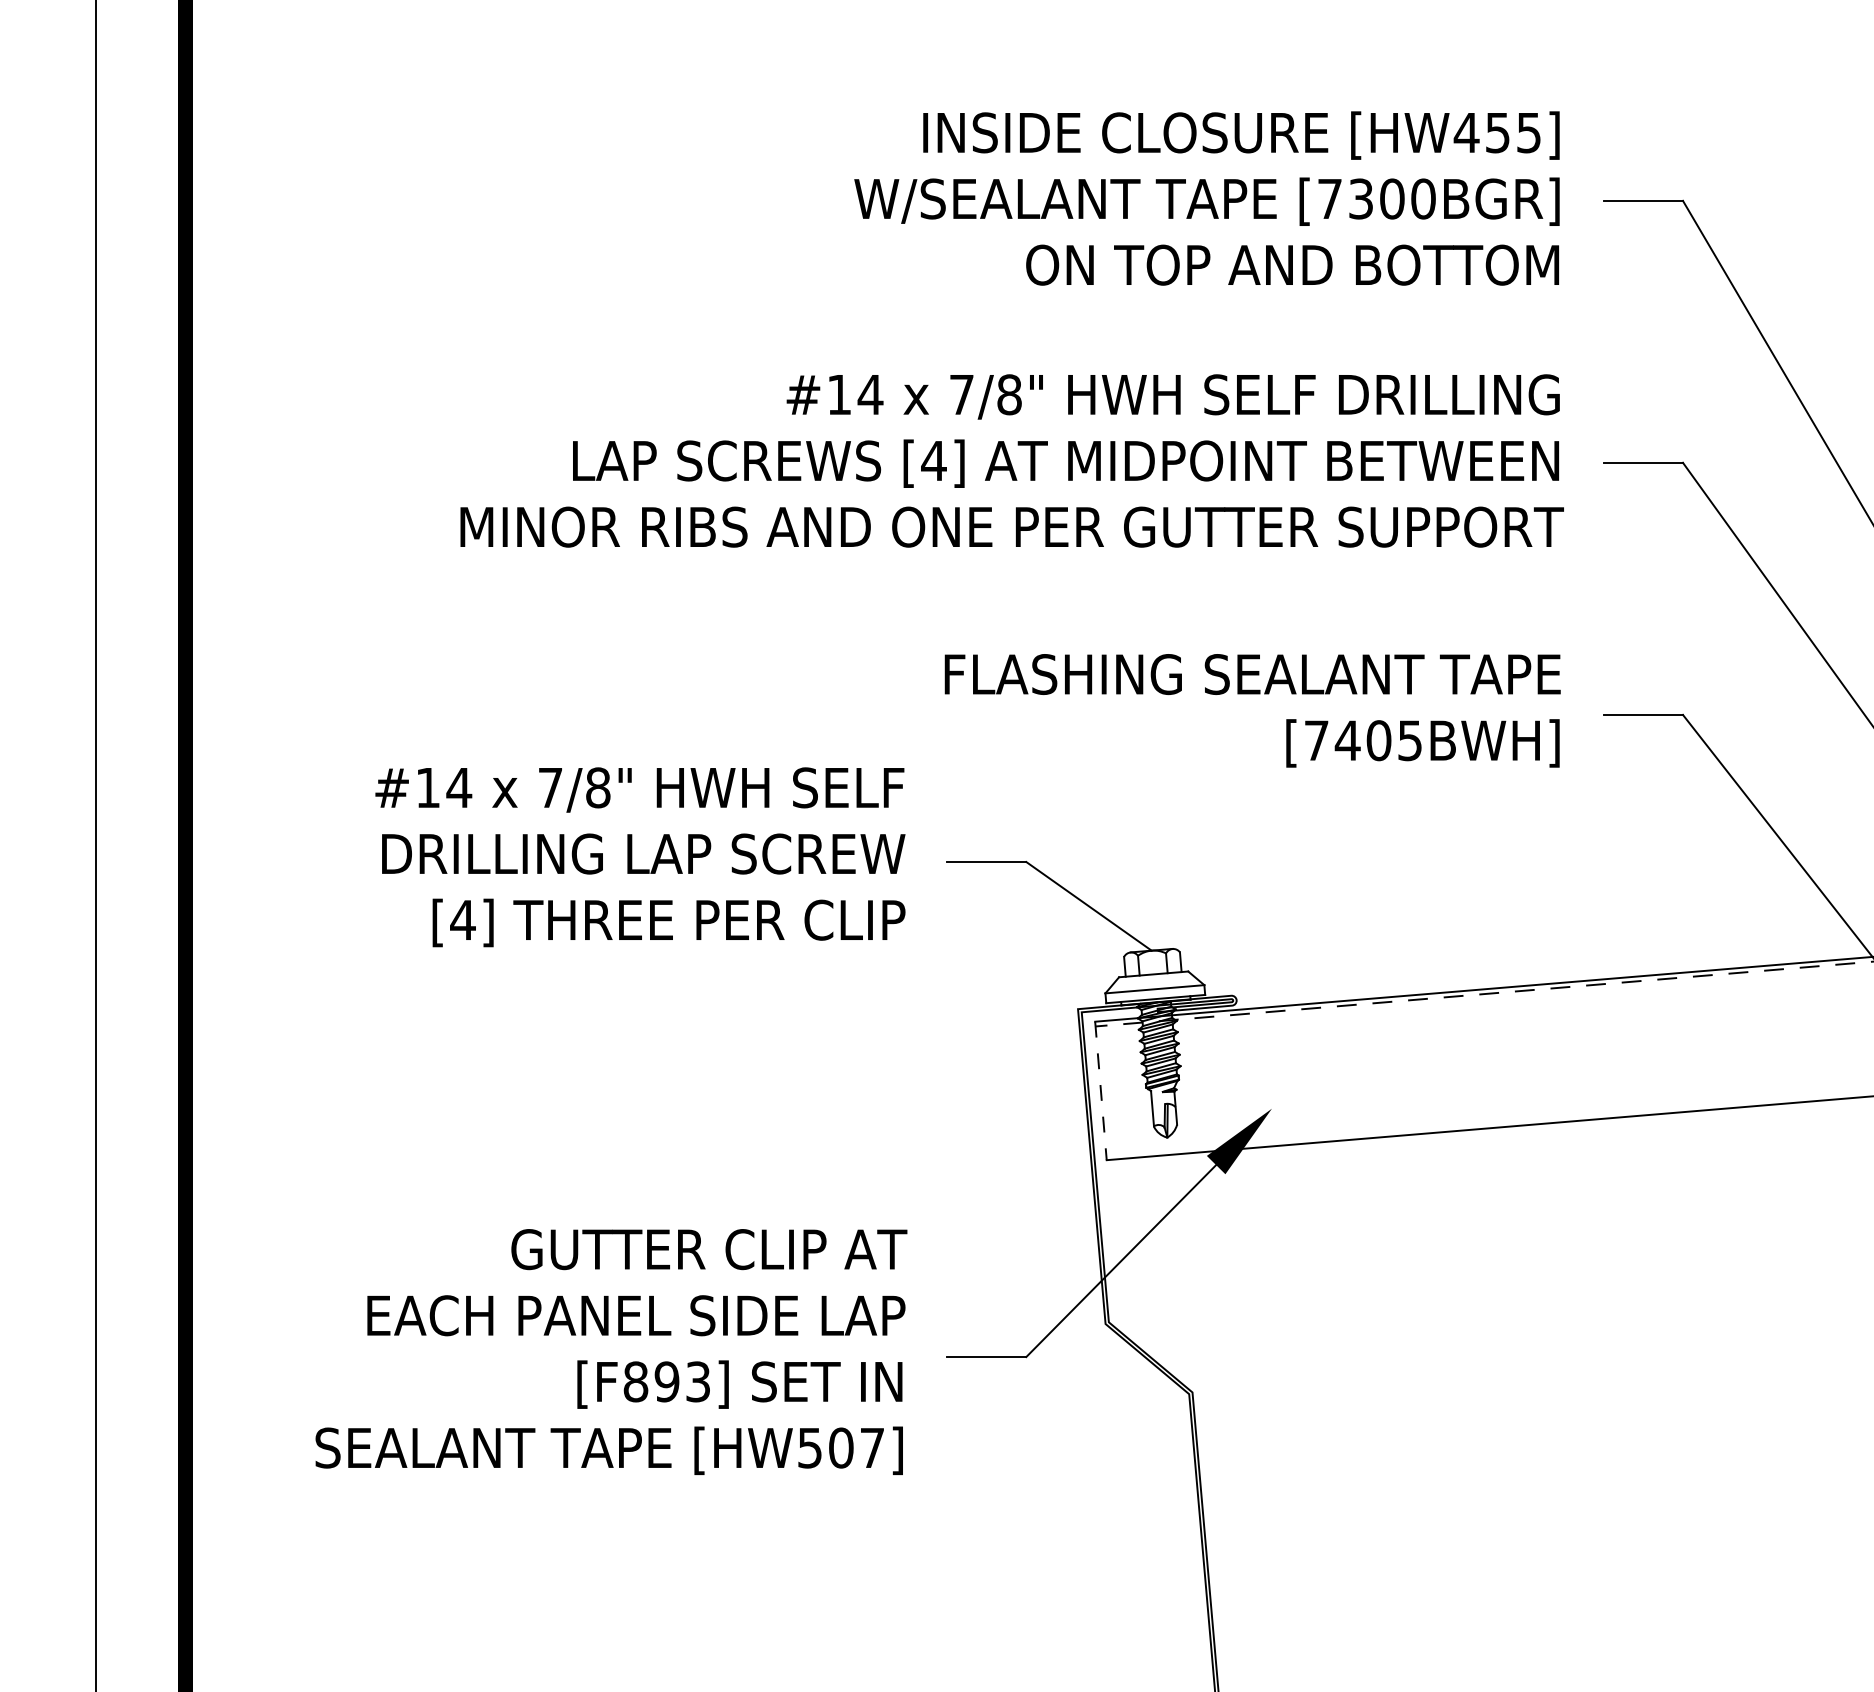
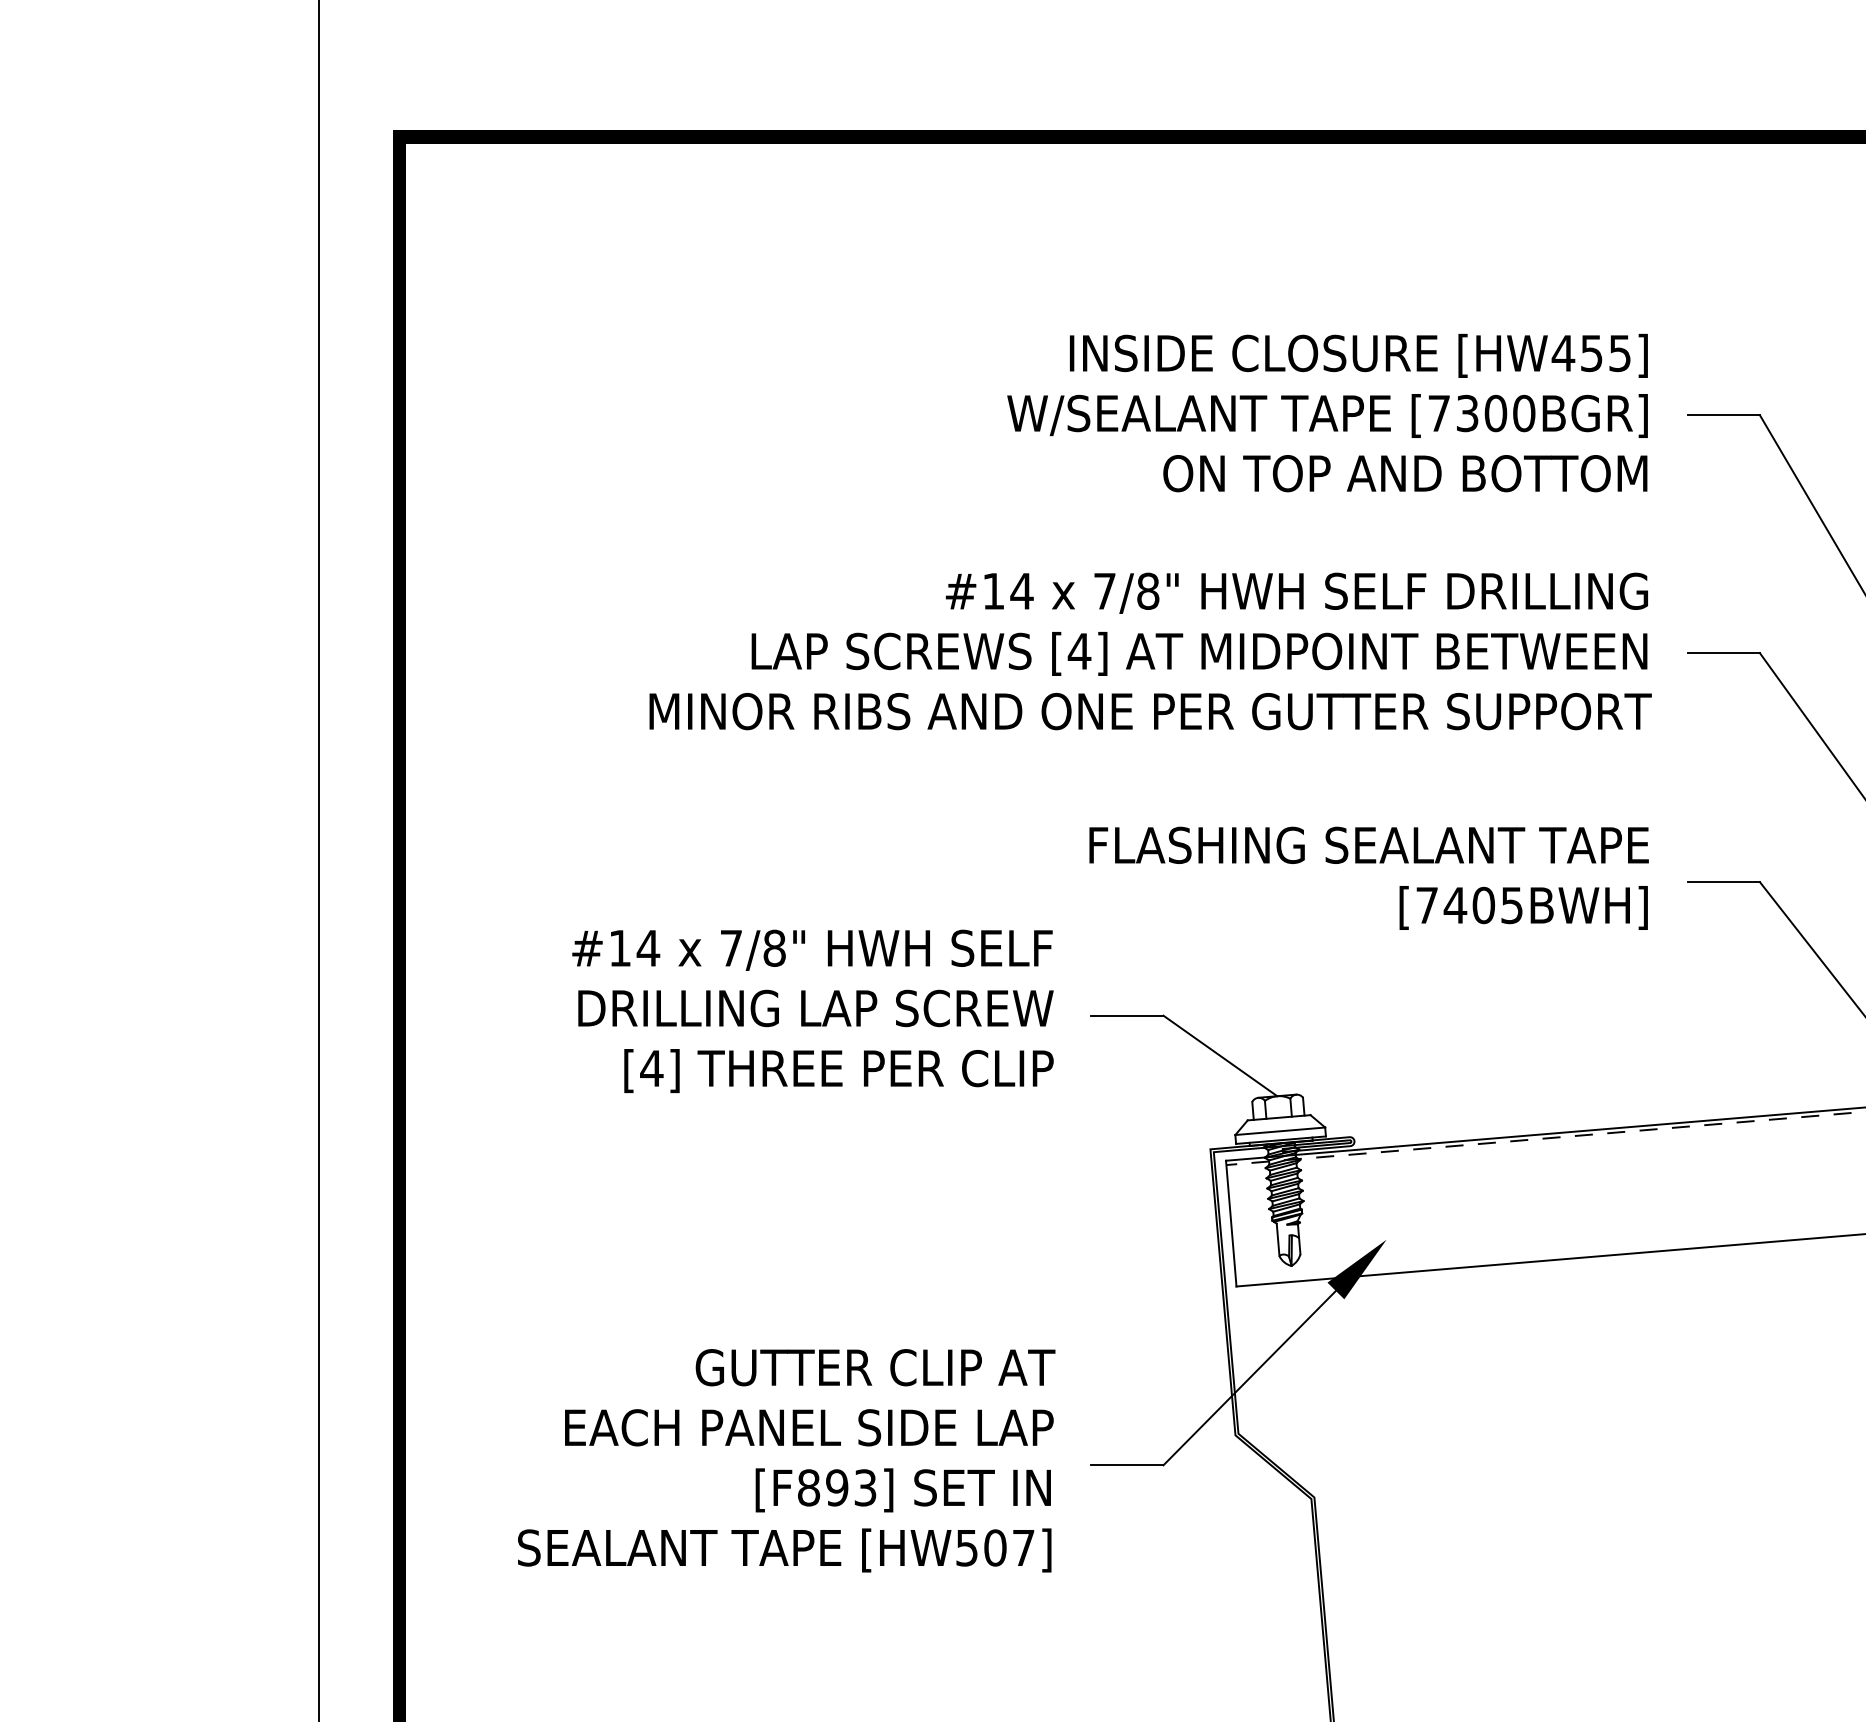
line: (1101, 1091) -> (1231, 1224), dashed -> solid

